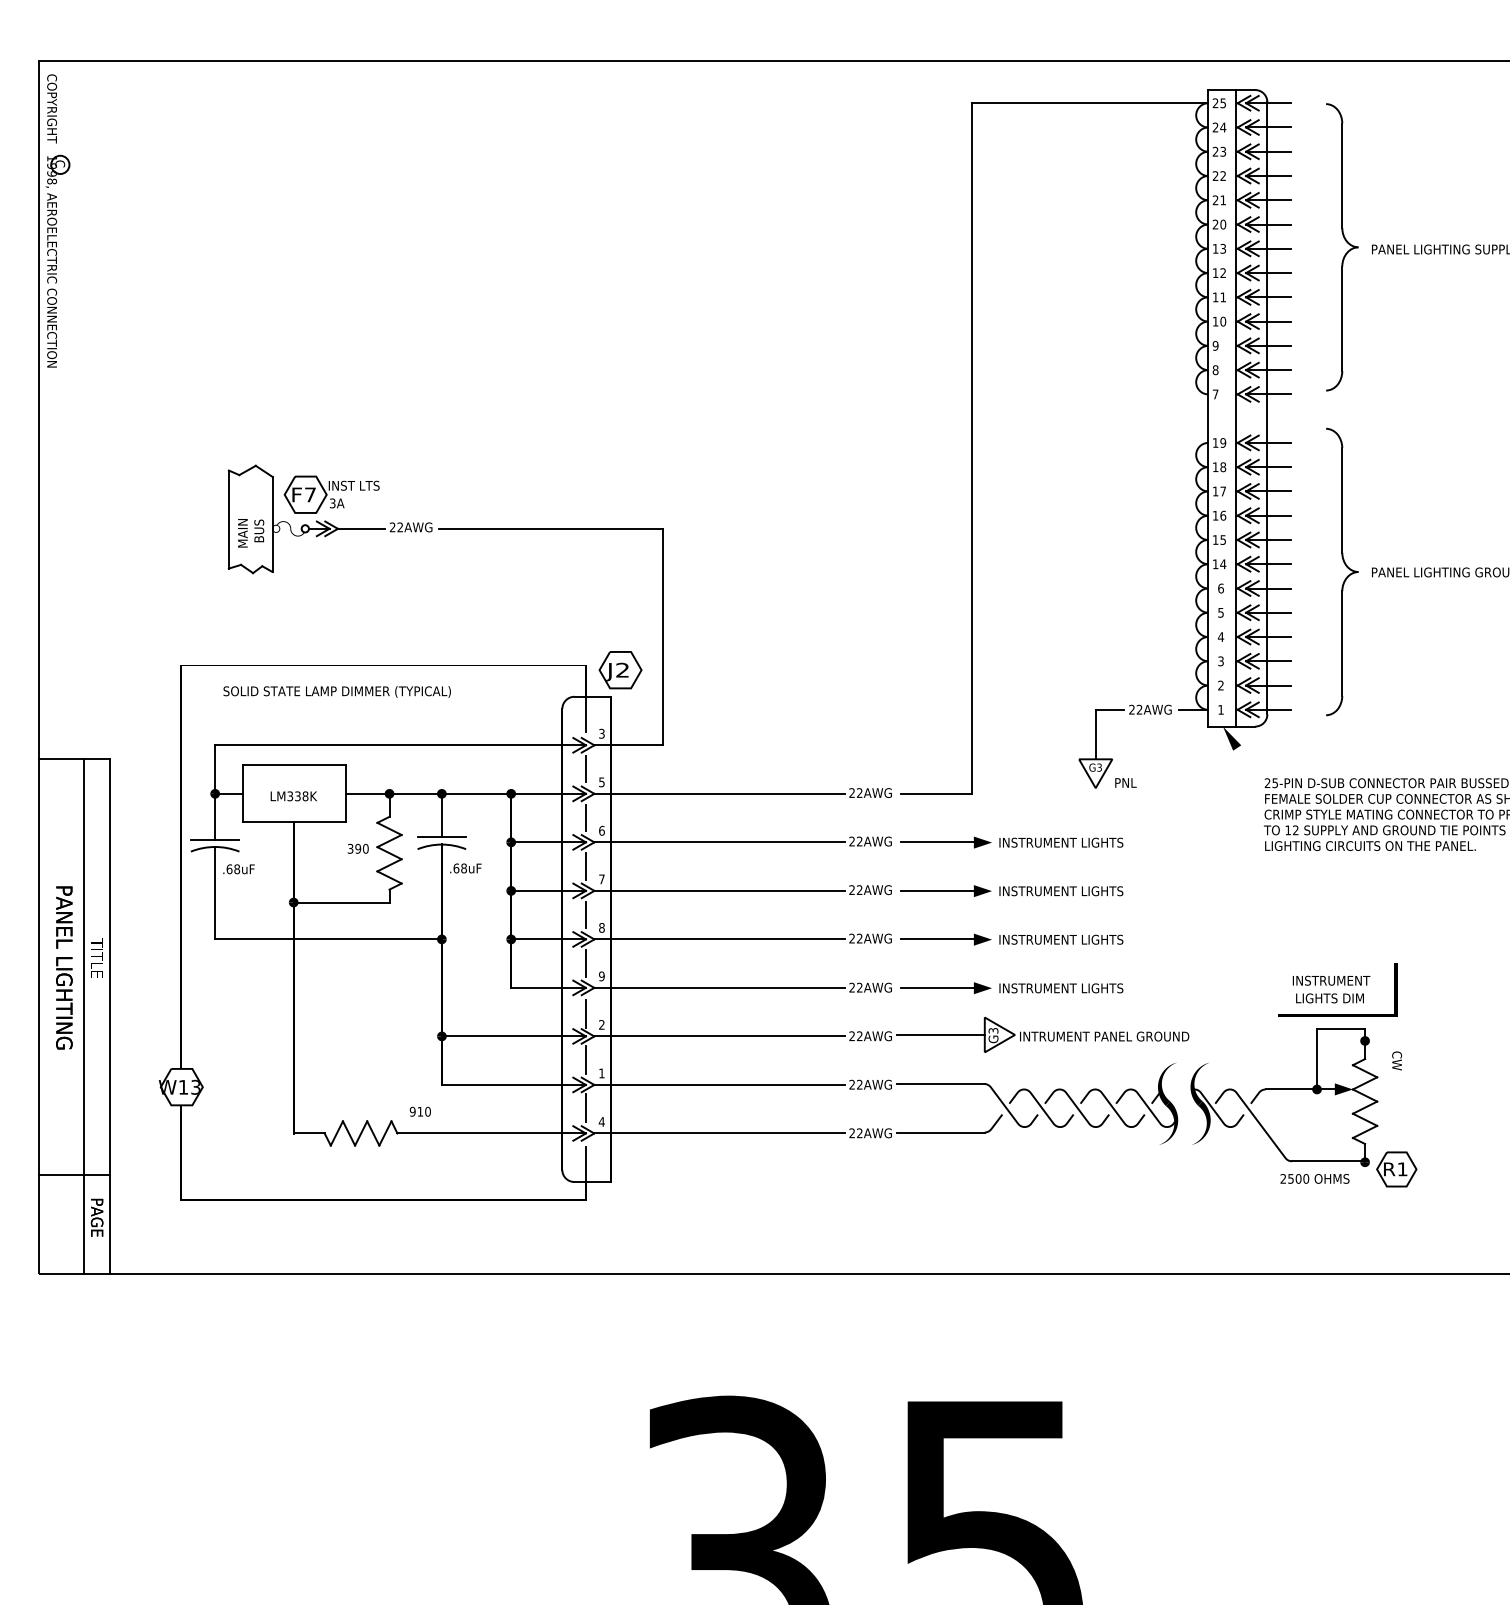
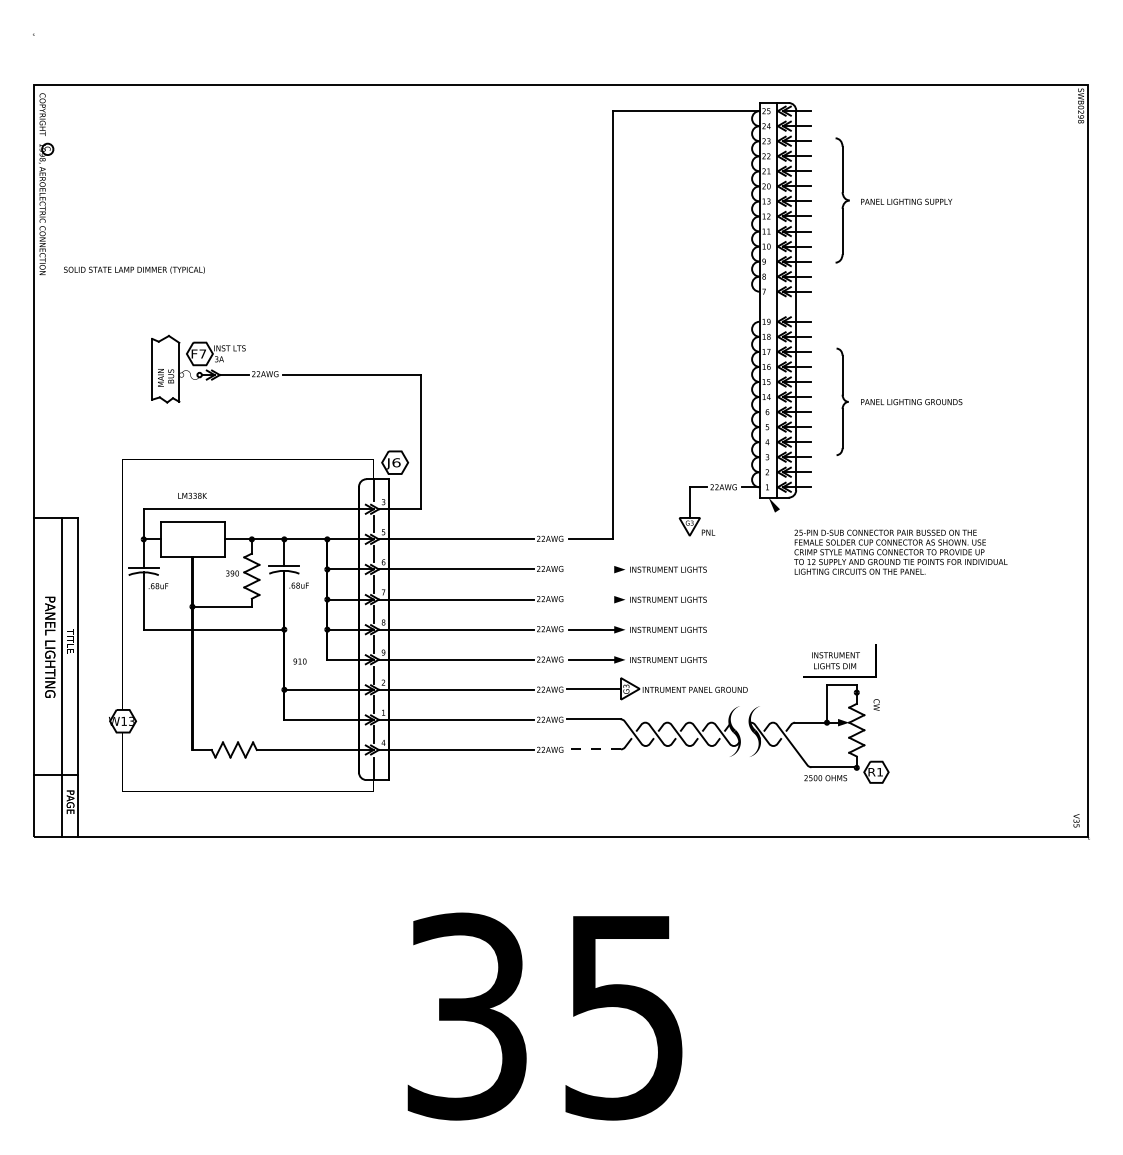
part: (1342, 247) -> (842, 200), size x0.7
part: (1342, 571) -> (842, 401), size x0.6
text: (622, 669) -> (396, 462), J2 -> J6
text: (337, 690) -> (134, 269), moved
text: (293, 795) -> (192, 495), moved
line: (938, 842) -> (592, 569), removed
line: (938, 890) -> (592, 599), removed
text: (419, 1111) -> (299, 661), moved
line: (940, 1132) -> (593, 749), solid -> dashed

